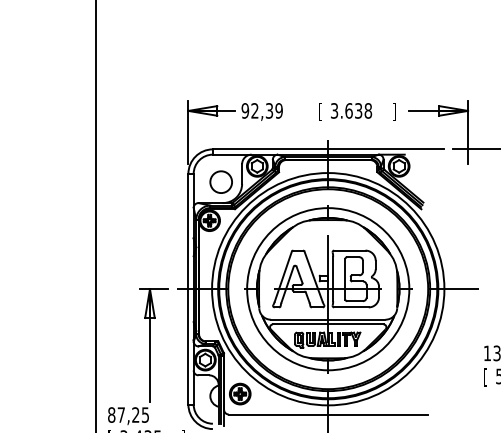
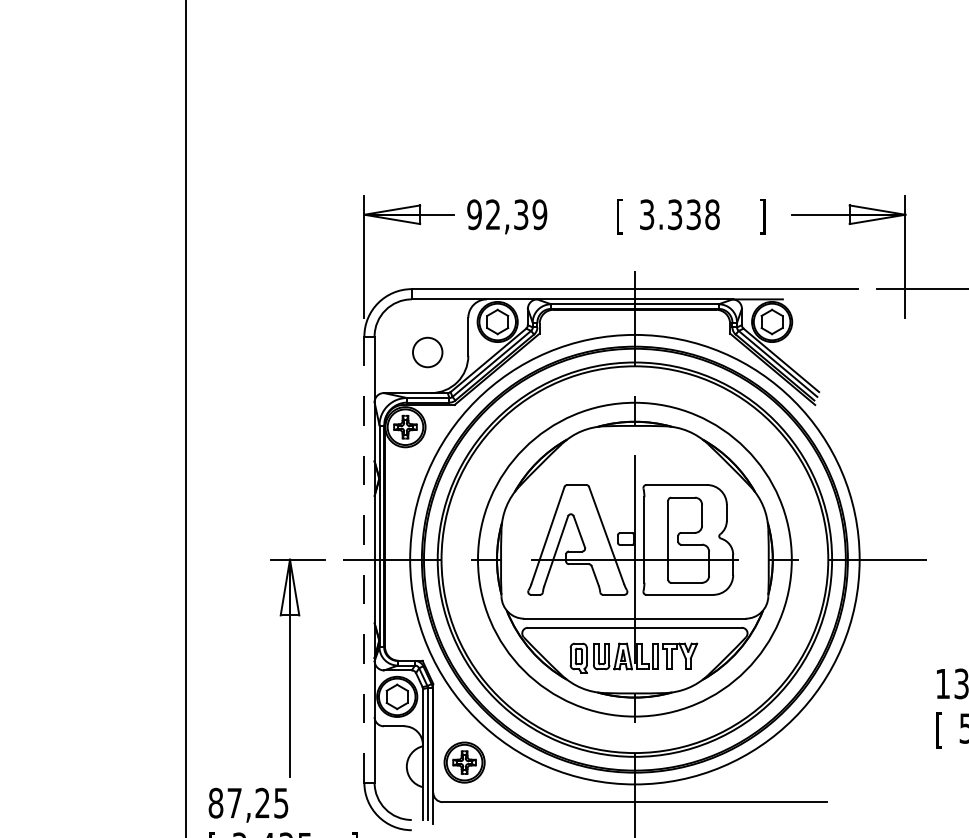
text: (348, 110) -> (674, 213), 3.638 -> 3.338
circle: (220, 181) -> (426, 351), size x0.7
line: (188, 288) -> (364, 558), solid -> dashed

